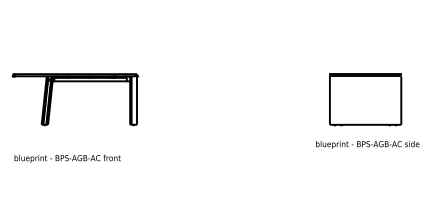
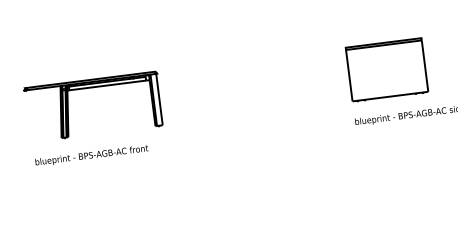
part: (365, 99) -> (386, 69), moved
text: (67, 158) -> (91, 155), moved

